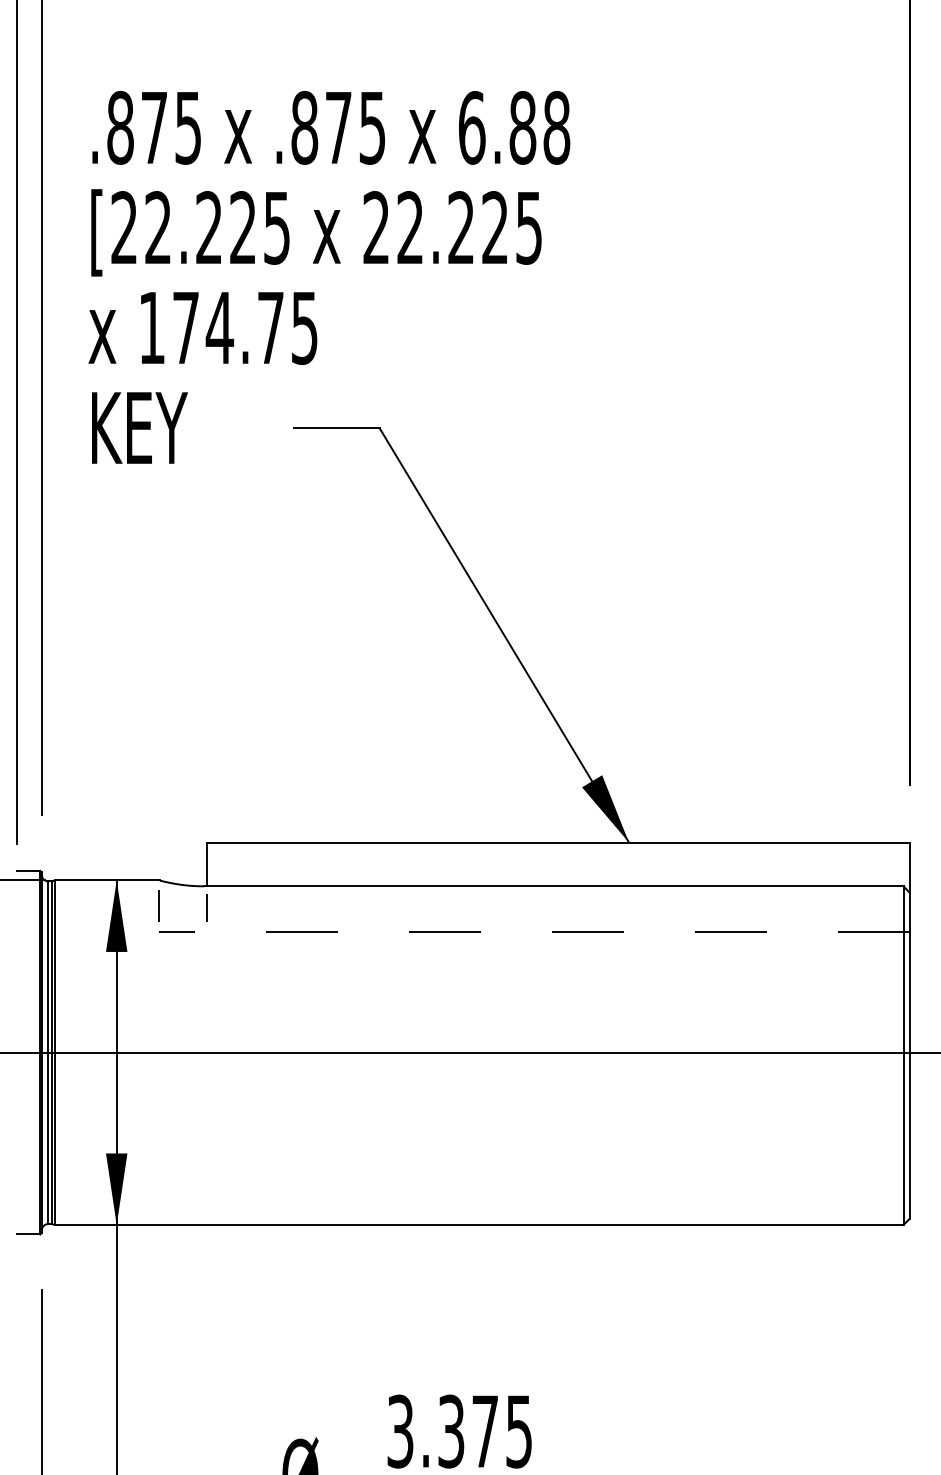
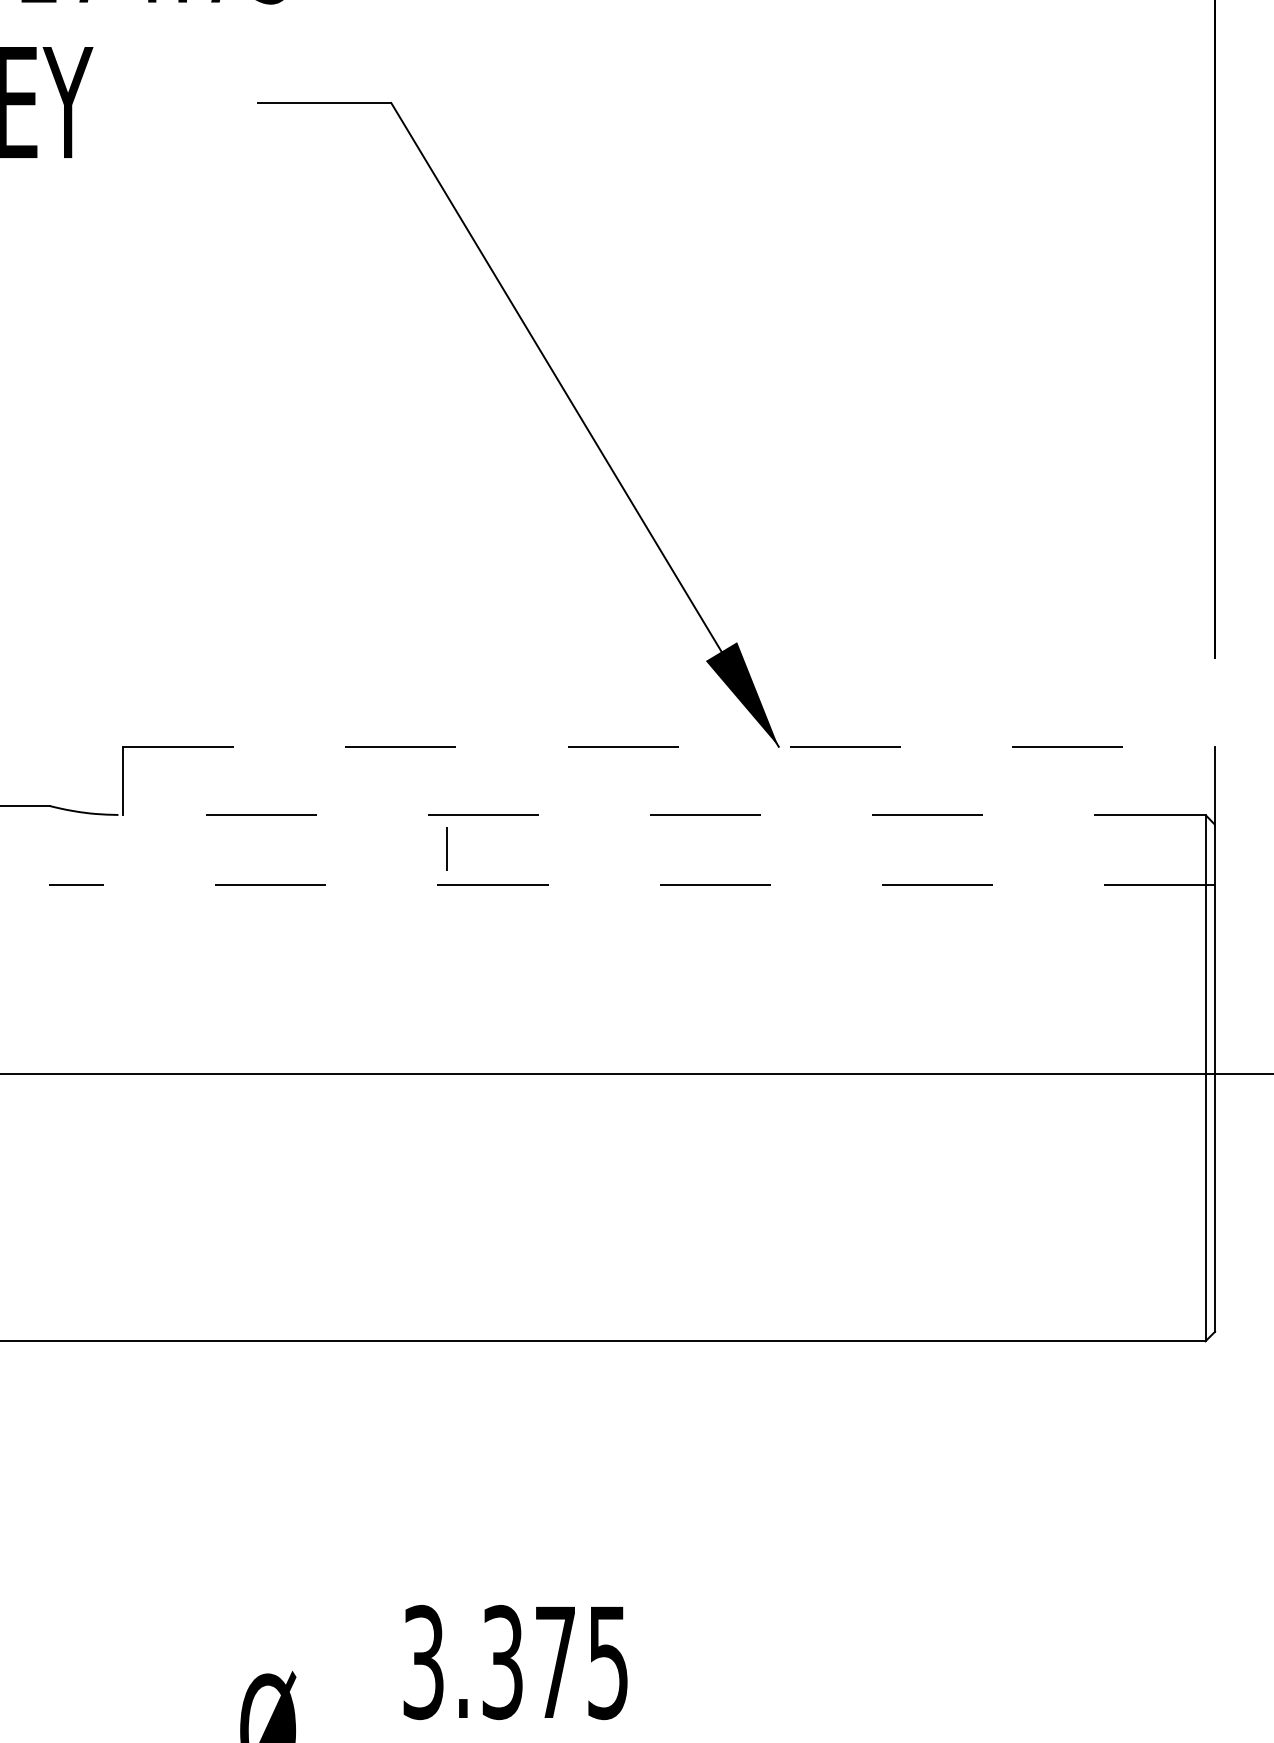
line: (558, 842) -> (669, 746), solid -> dashed
line: (553, 886) -> (661, 815), solid -> dashed
line: (159, 905) -> (49, 844), removed
line: (206, 907) -> (445, 847), moved

